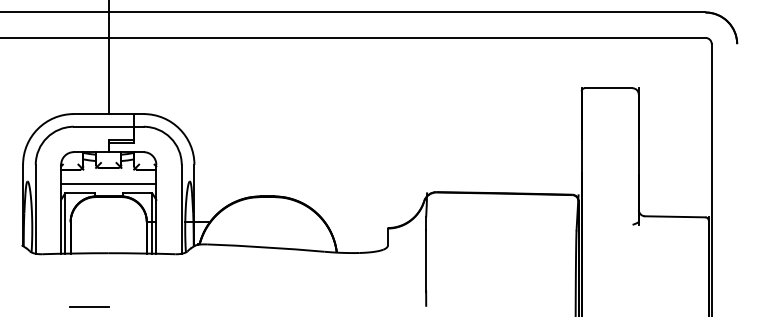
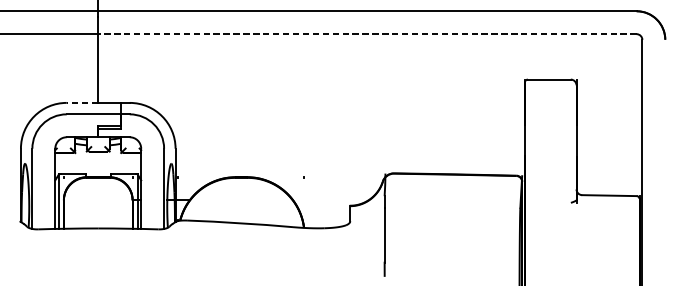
line: (406, 37) -> (366, 33), solid -> dashed
line: (90, 114) -> (81, 103), solid -> dashed
line: (108, 183) -> (98, 165), removed
line: (88, 307) -> (79, 277), removed

